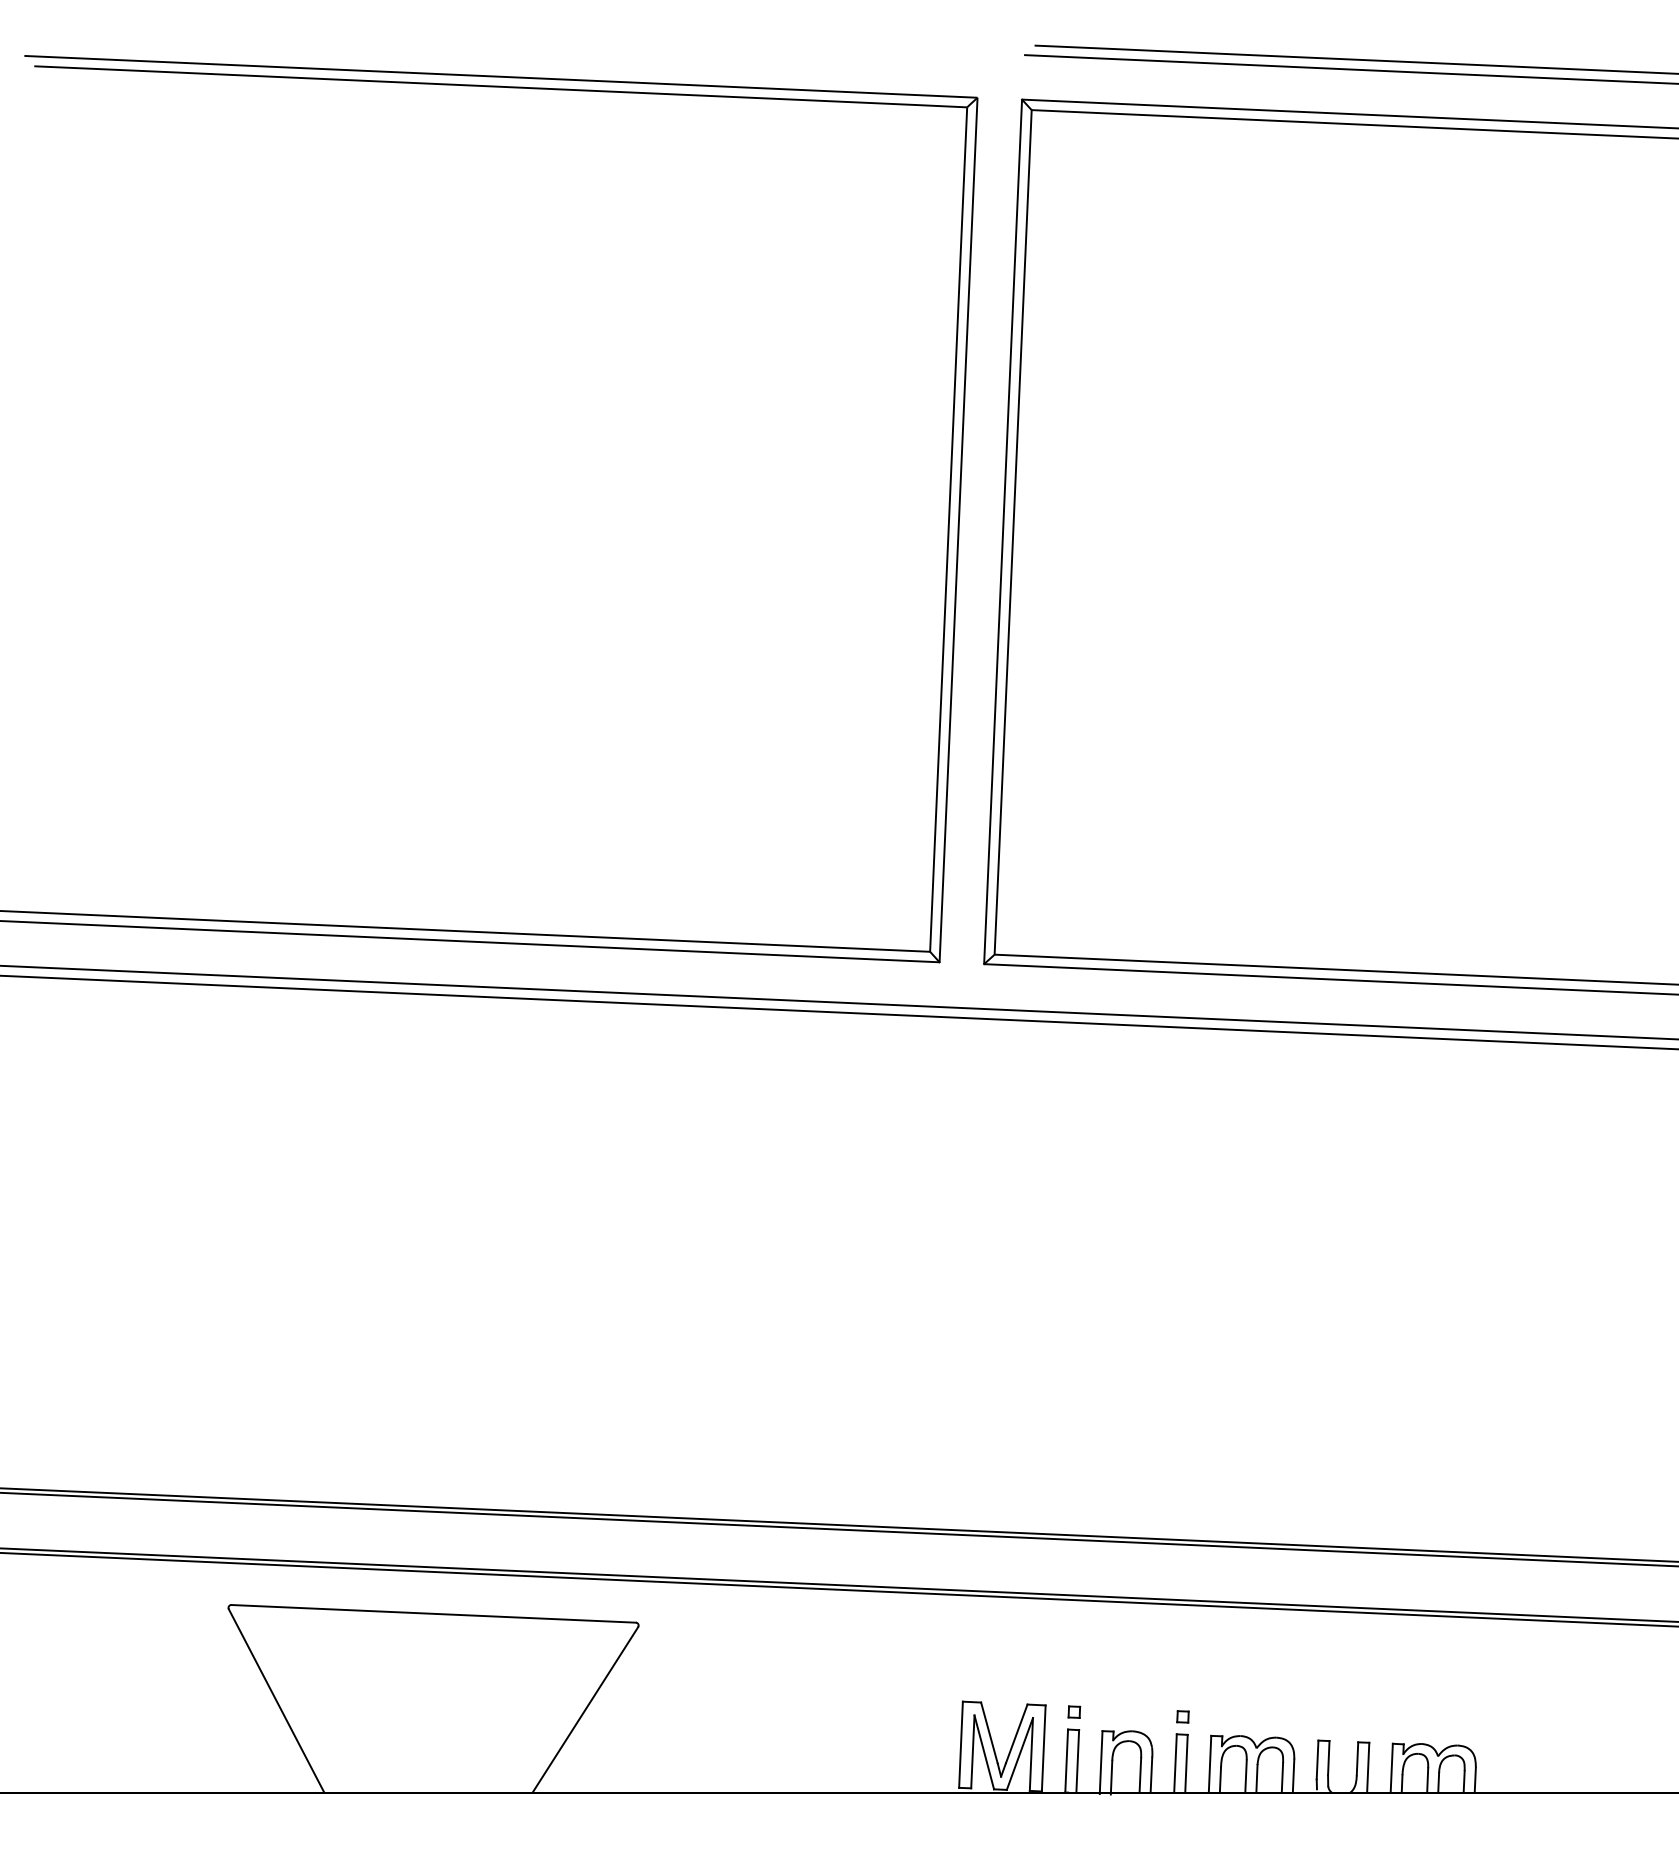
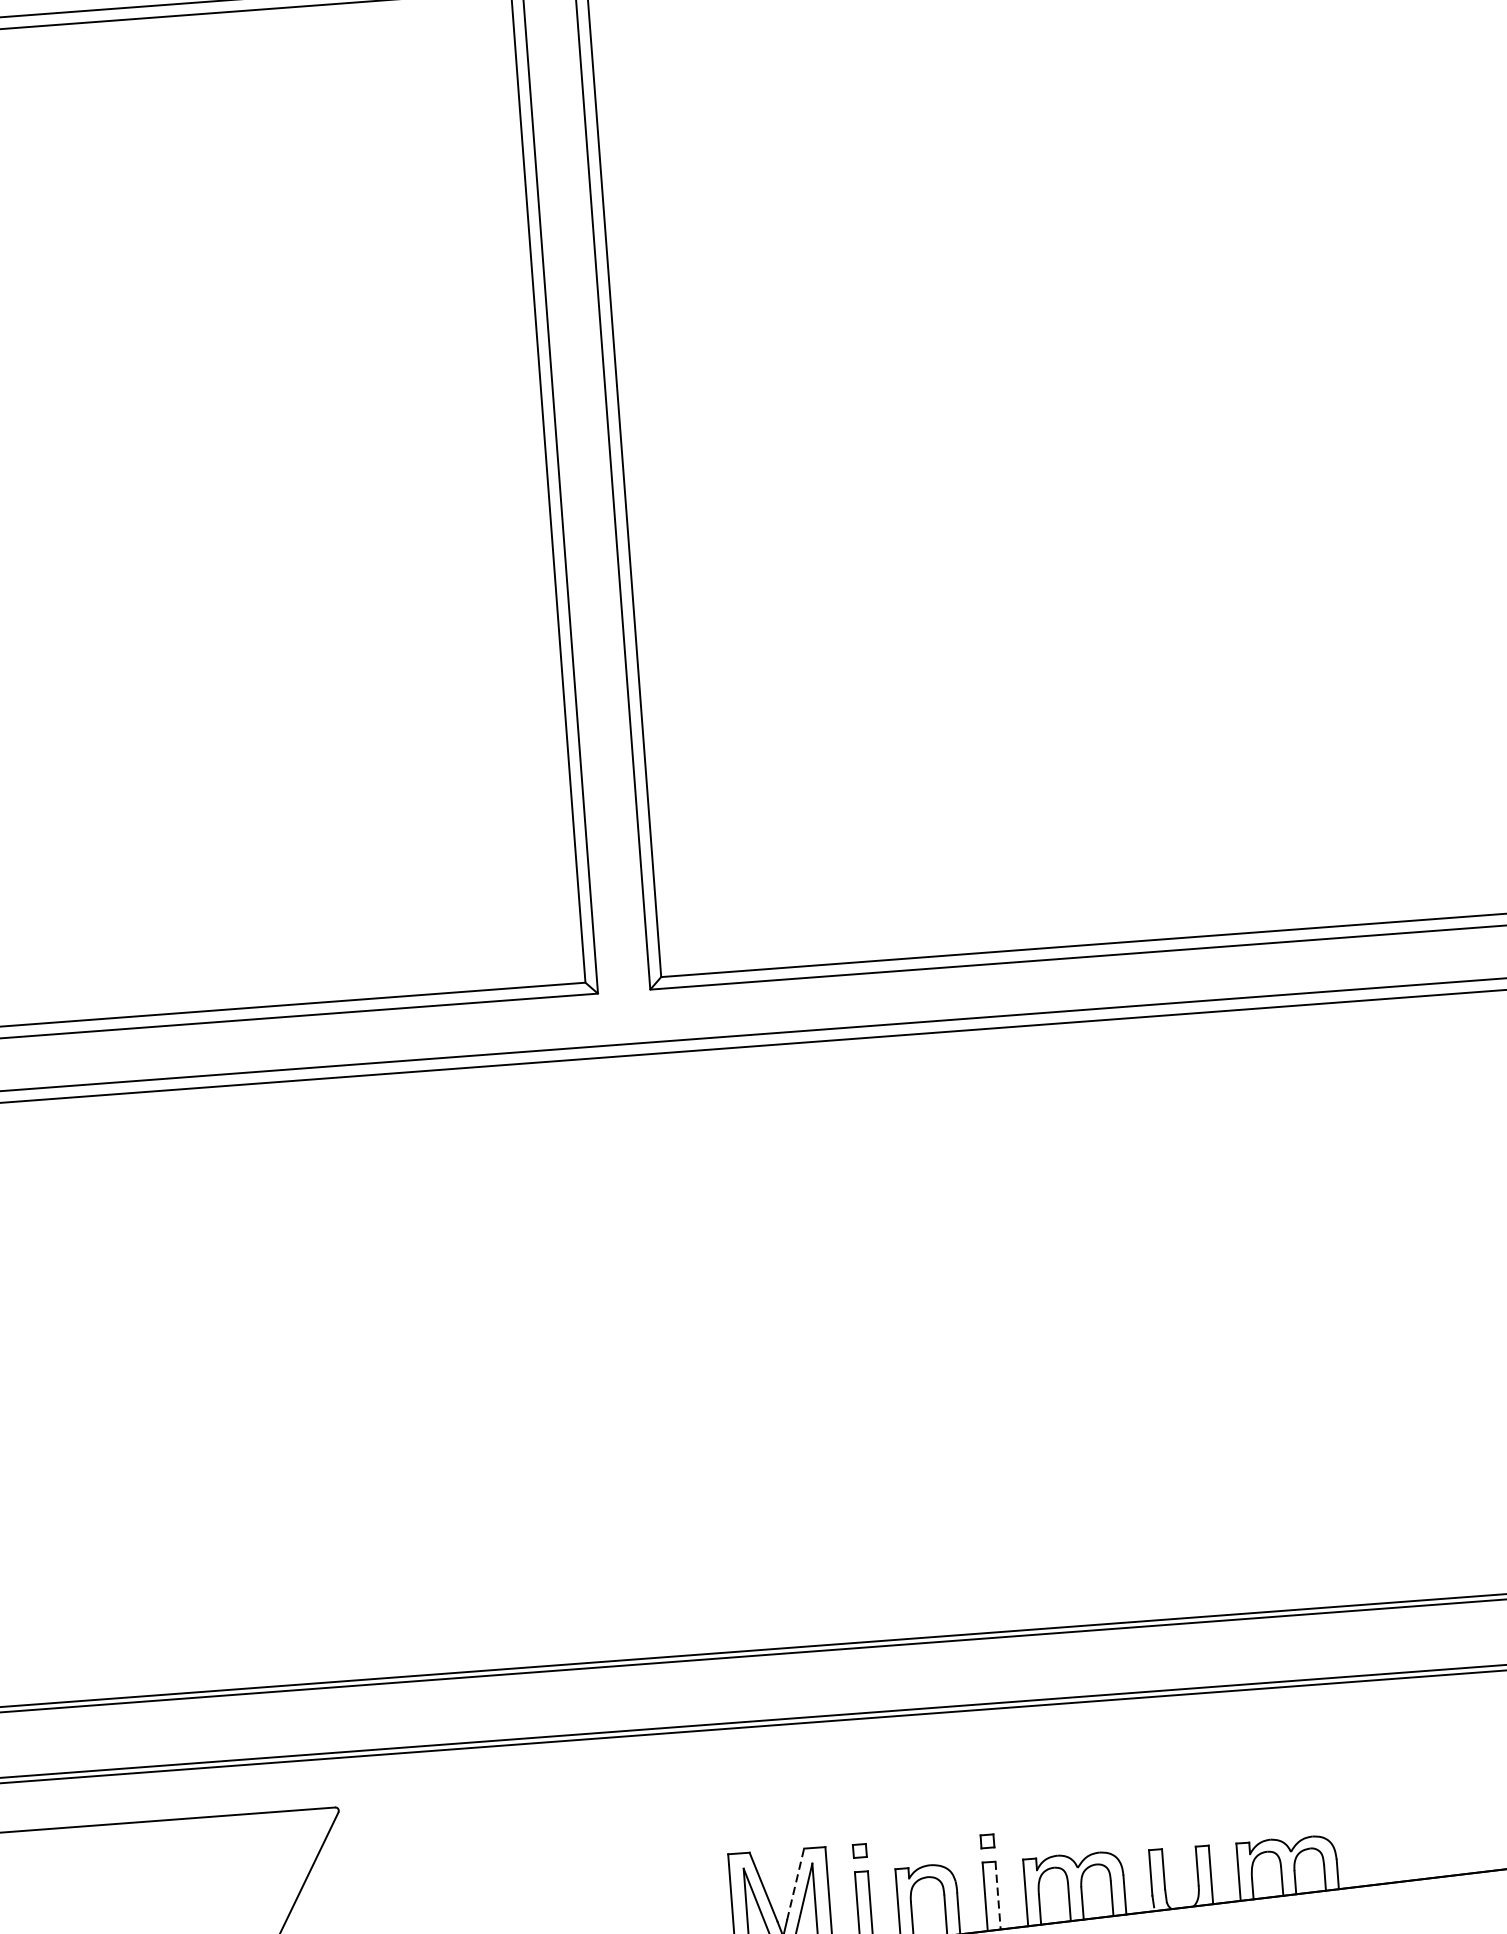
line: (1016, 1733) -> (795, 1883), solid -> dashed
line: (1186, 1763) -> (998, 1895), solid -> dashed

